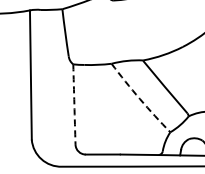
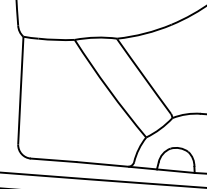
arc: (139, 98) -> (108, 89), dashed -> solid
arc: (74, 104) -> (20, 90), dashed -> solid

